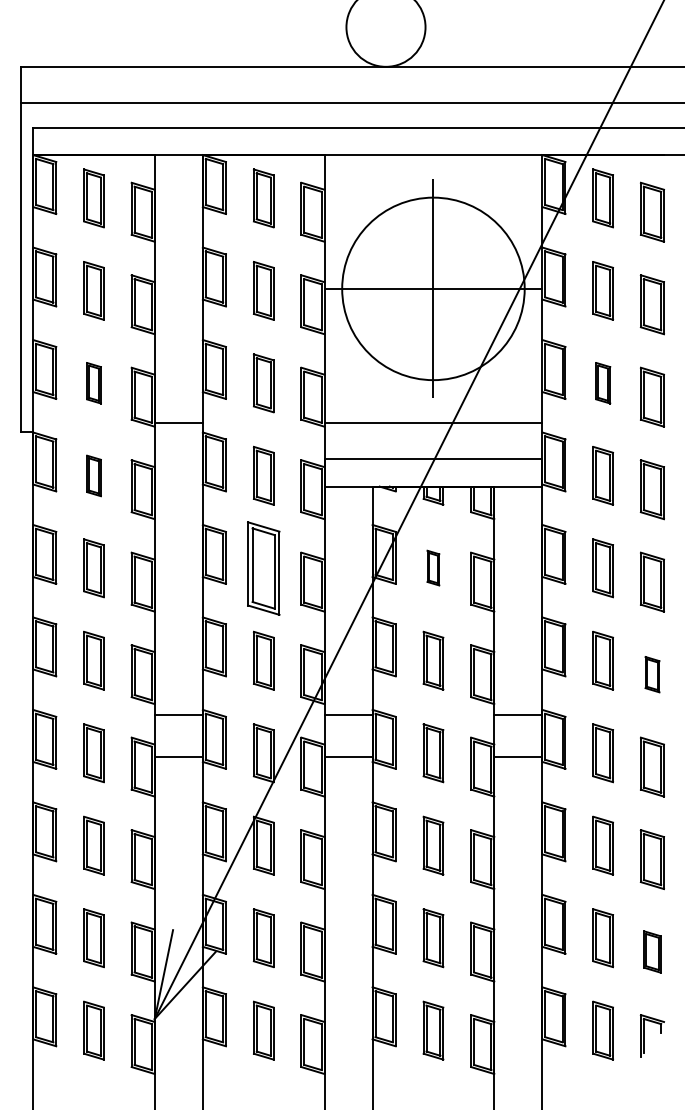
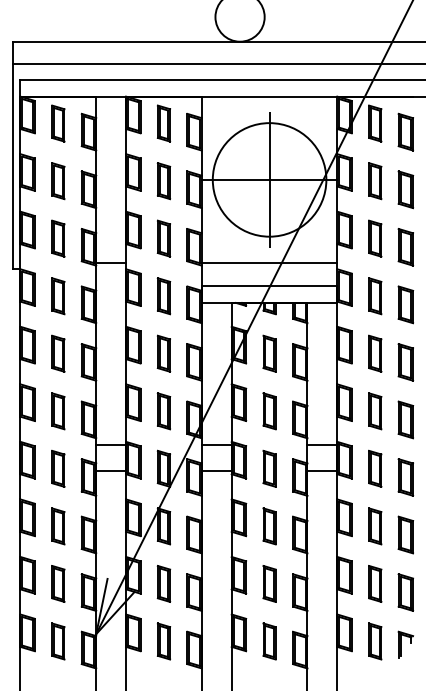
part: (94, 383) -> (58, 238), size x1.43
part: (603, 383) -> (375, 238), size x1.43
part: (94, 476) -> (58, 296), size x1.43
part: (262, 567) -> (163, 353), size x0.62
part: (433, 567) -> (269, 353), size x1.67
part: (651, 673) -> (405, 419), size x1.67
part: (651, 951) -> (405, 592), size x1.43

